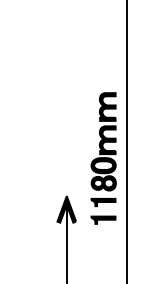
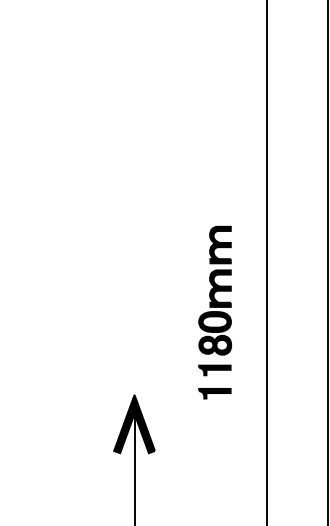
part: (103, 158) -> (214, 312), size x0.6

